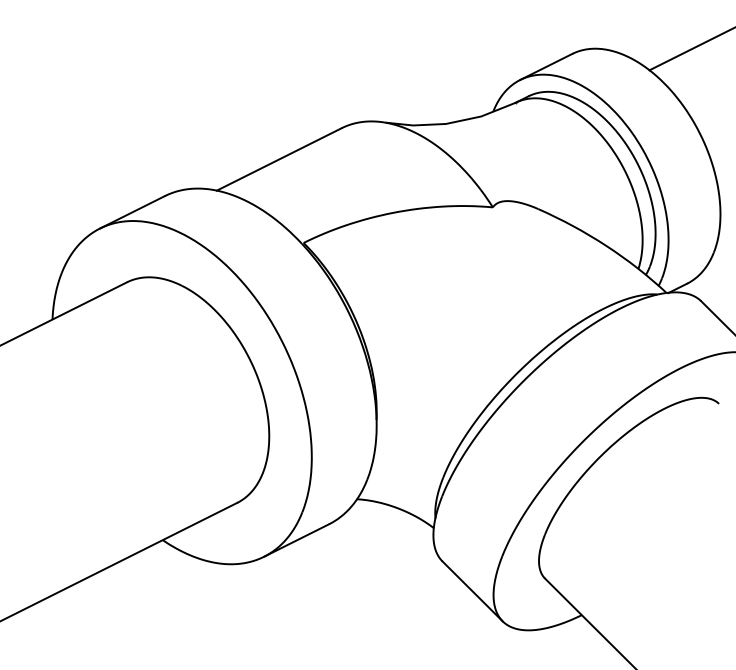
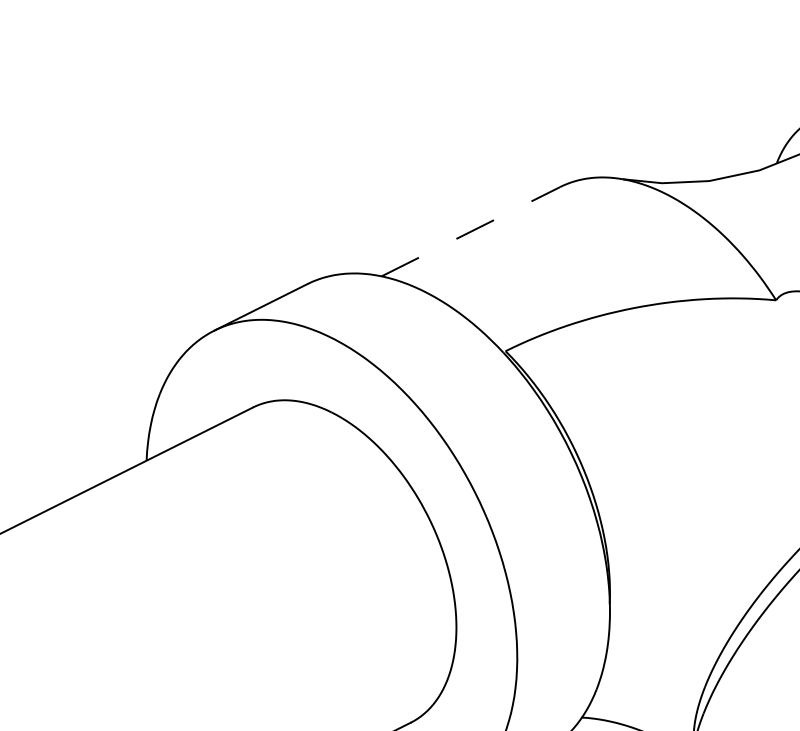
line: (279, 159) -> (471, 231), solid -> dashed

